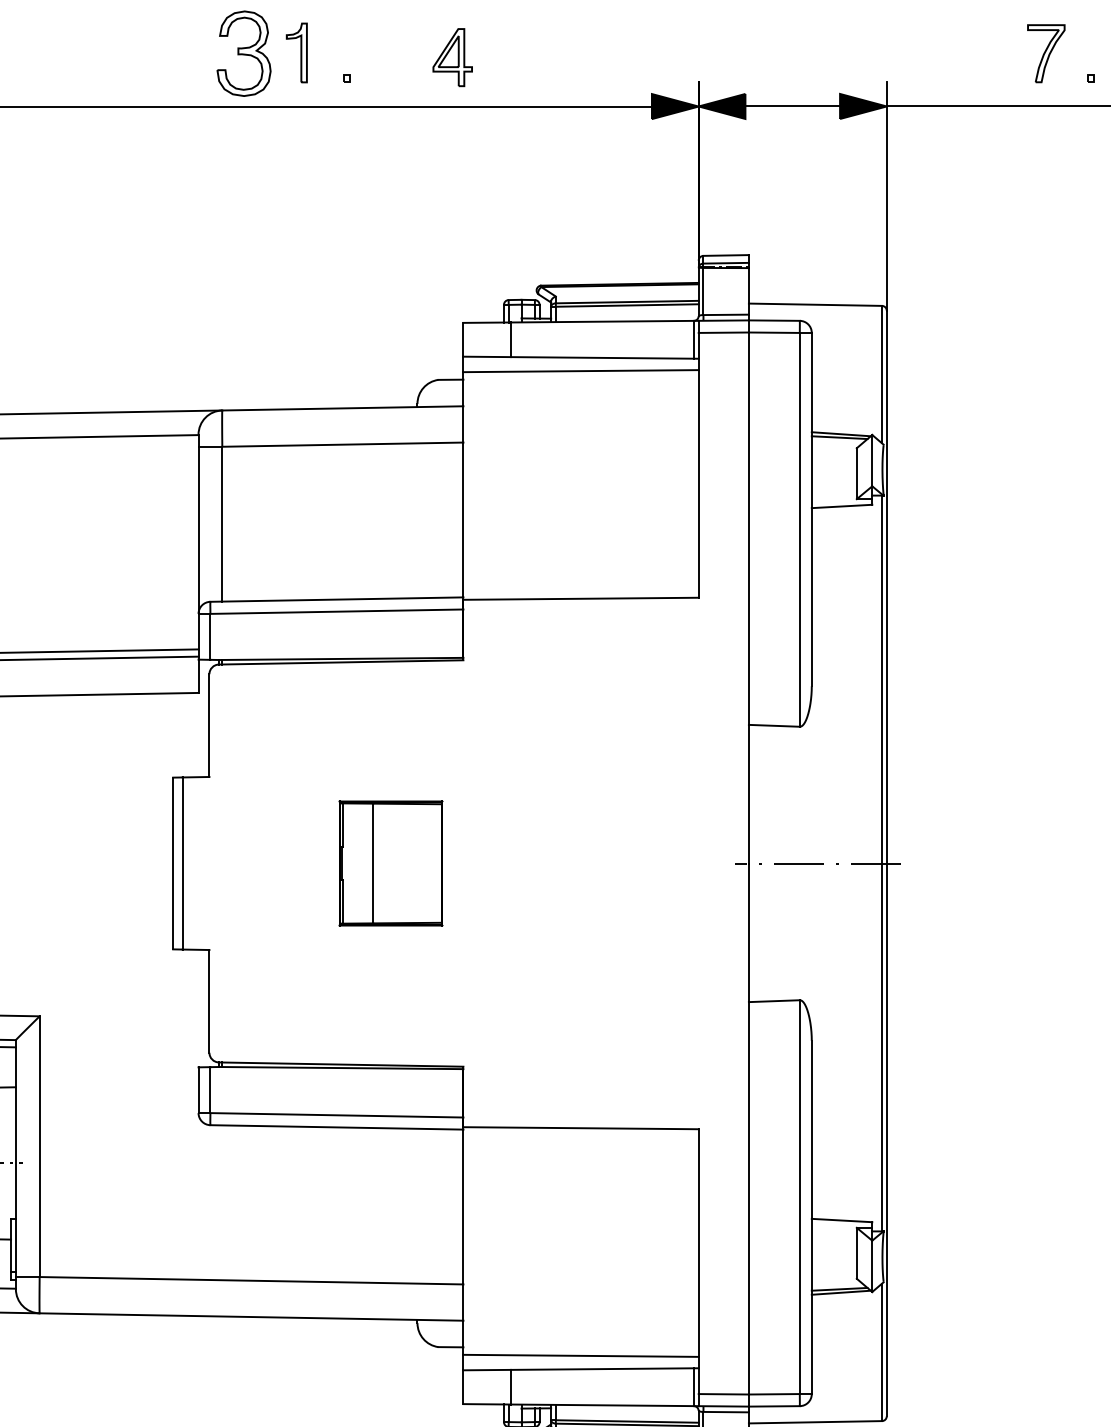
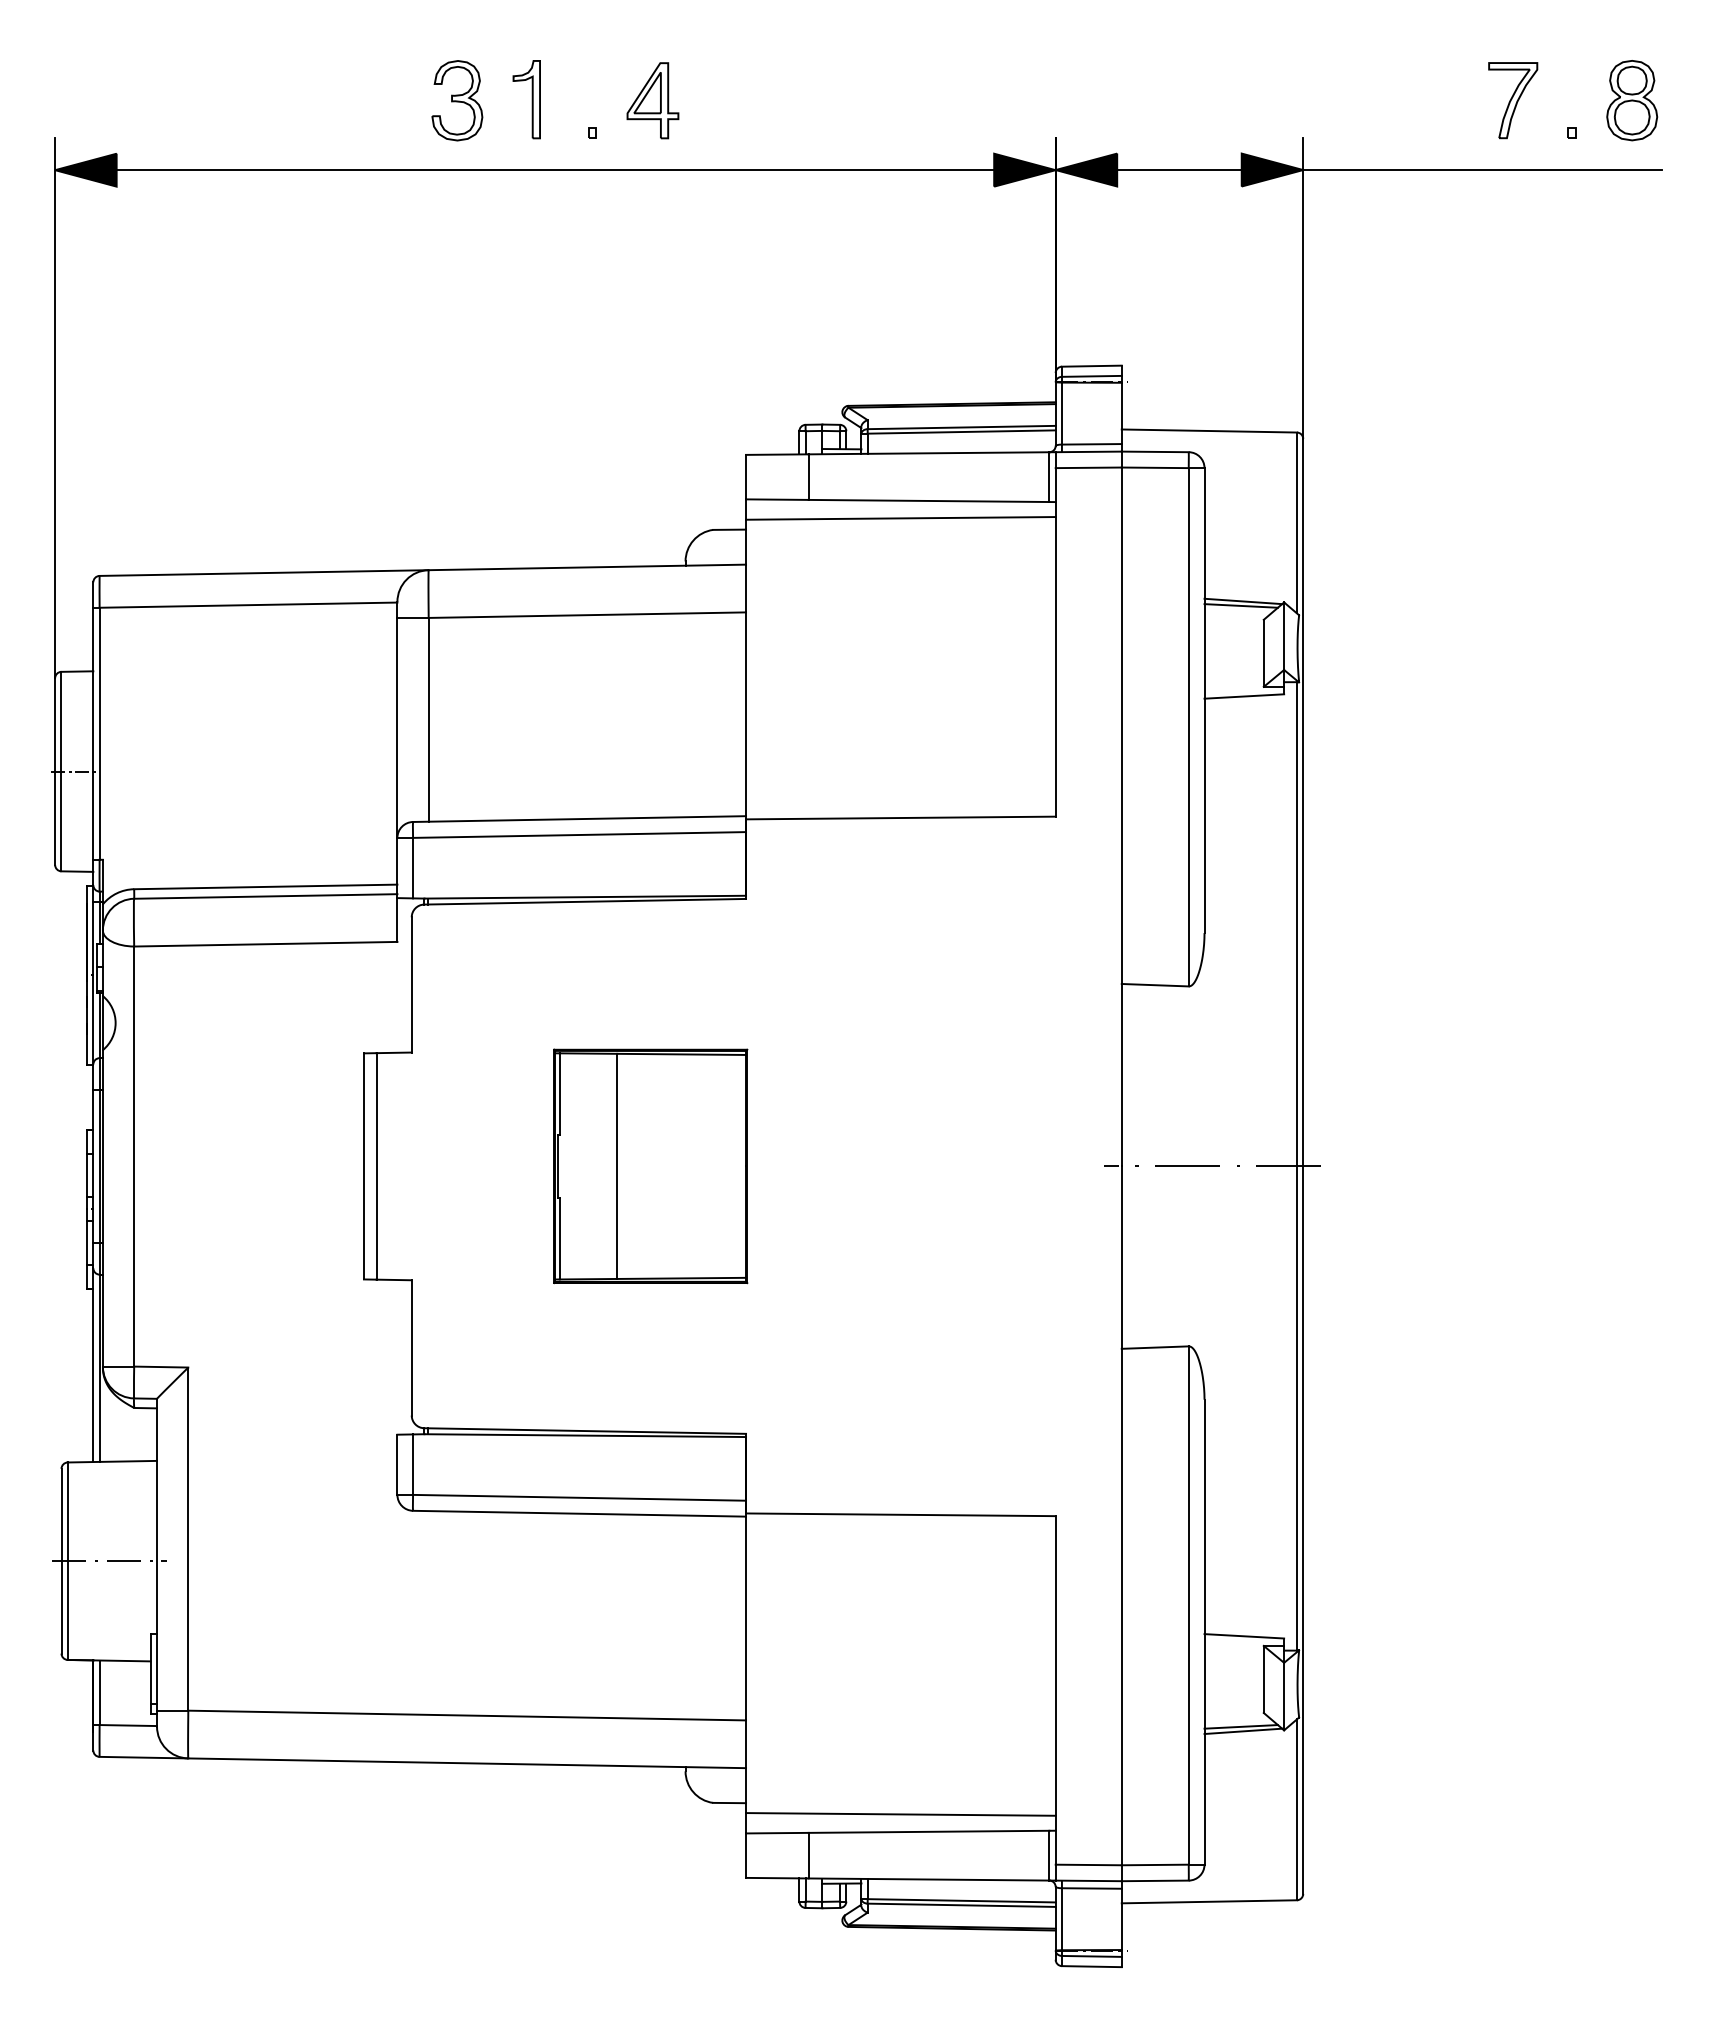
part: (244, 53) -> (457, 100), size x0.71
part: (452, 57) -> (652, 100), moved
part: (390, 863) -> (650, 1166), size x1.43

